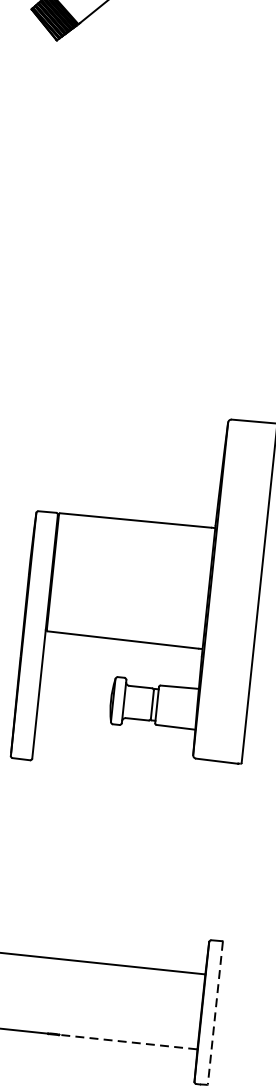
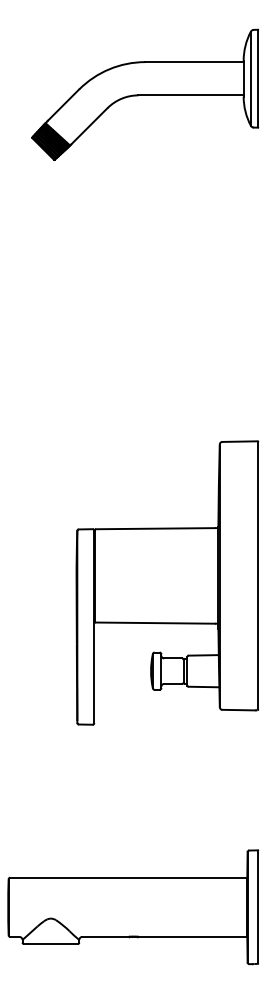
line: (215, 1013) -> (258, 907), dashed -> solid
line: (128, 1041) -> (192, 936), dashed -> solid

